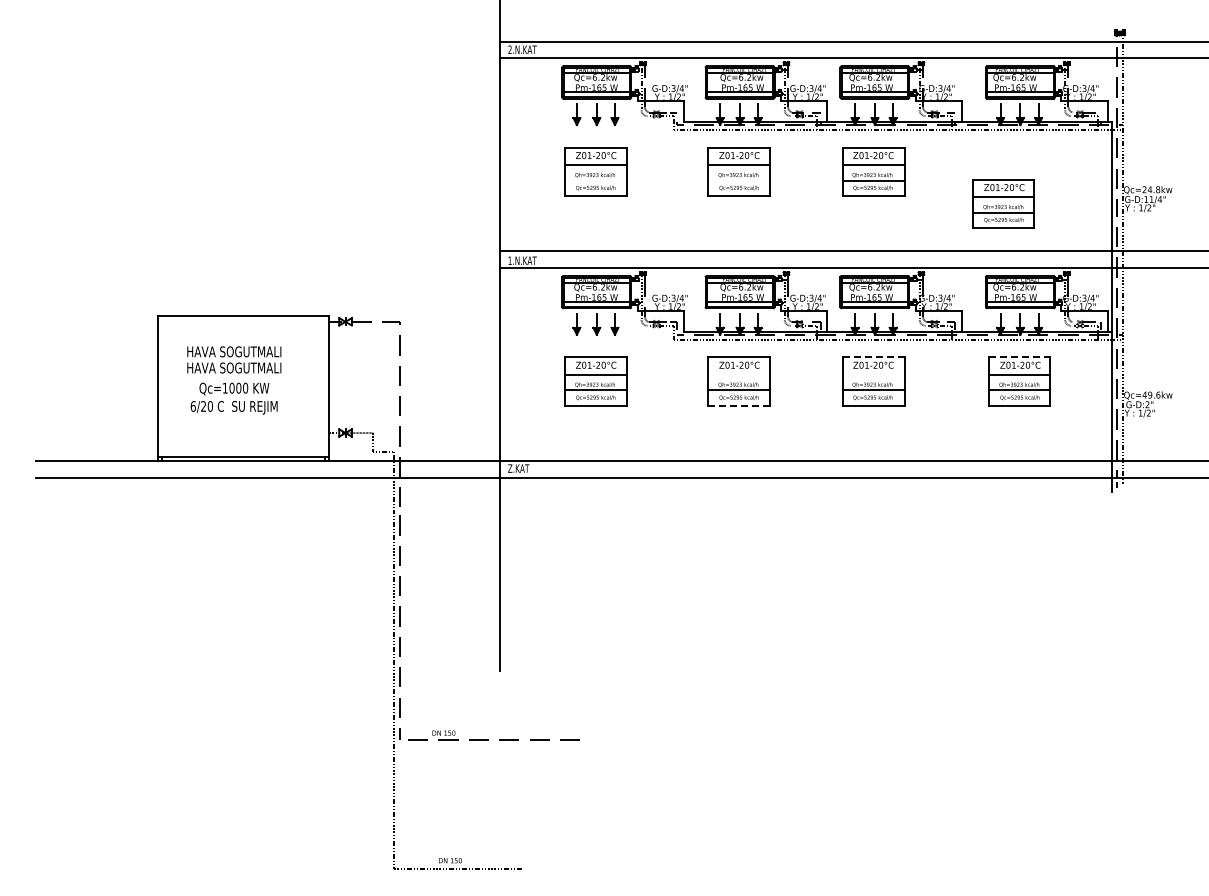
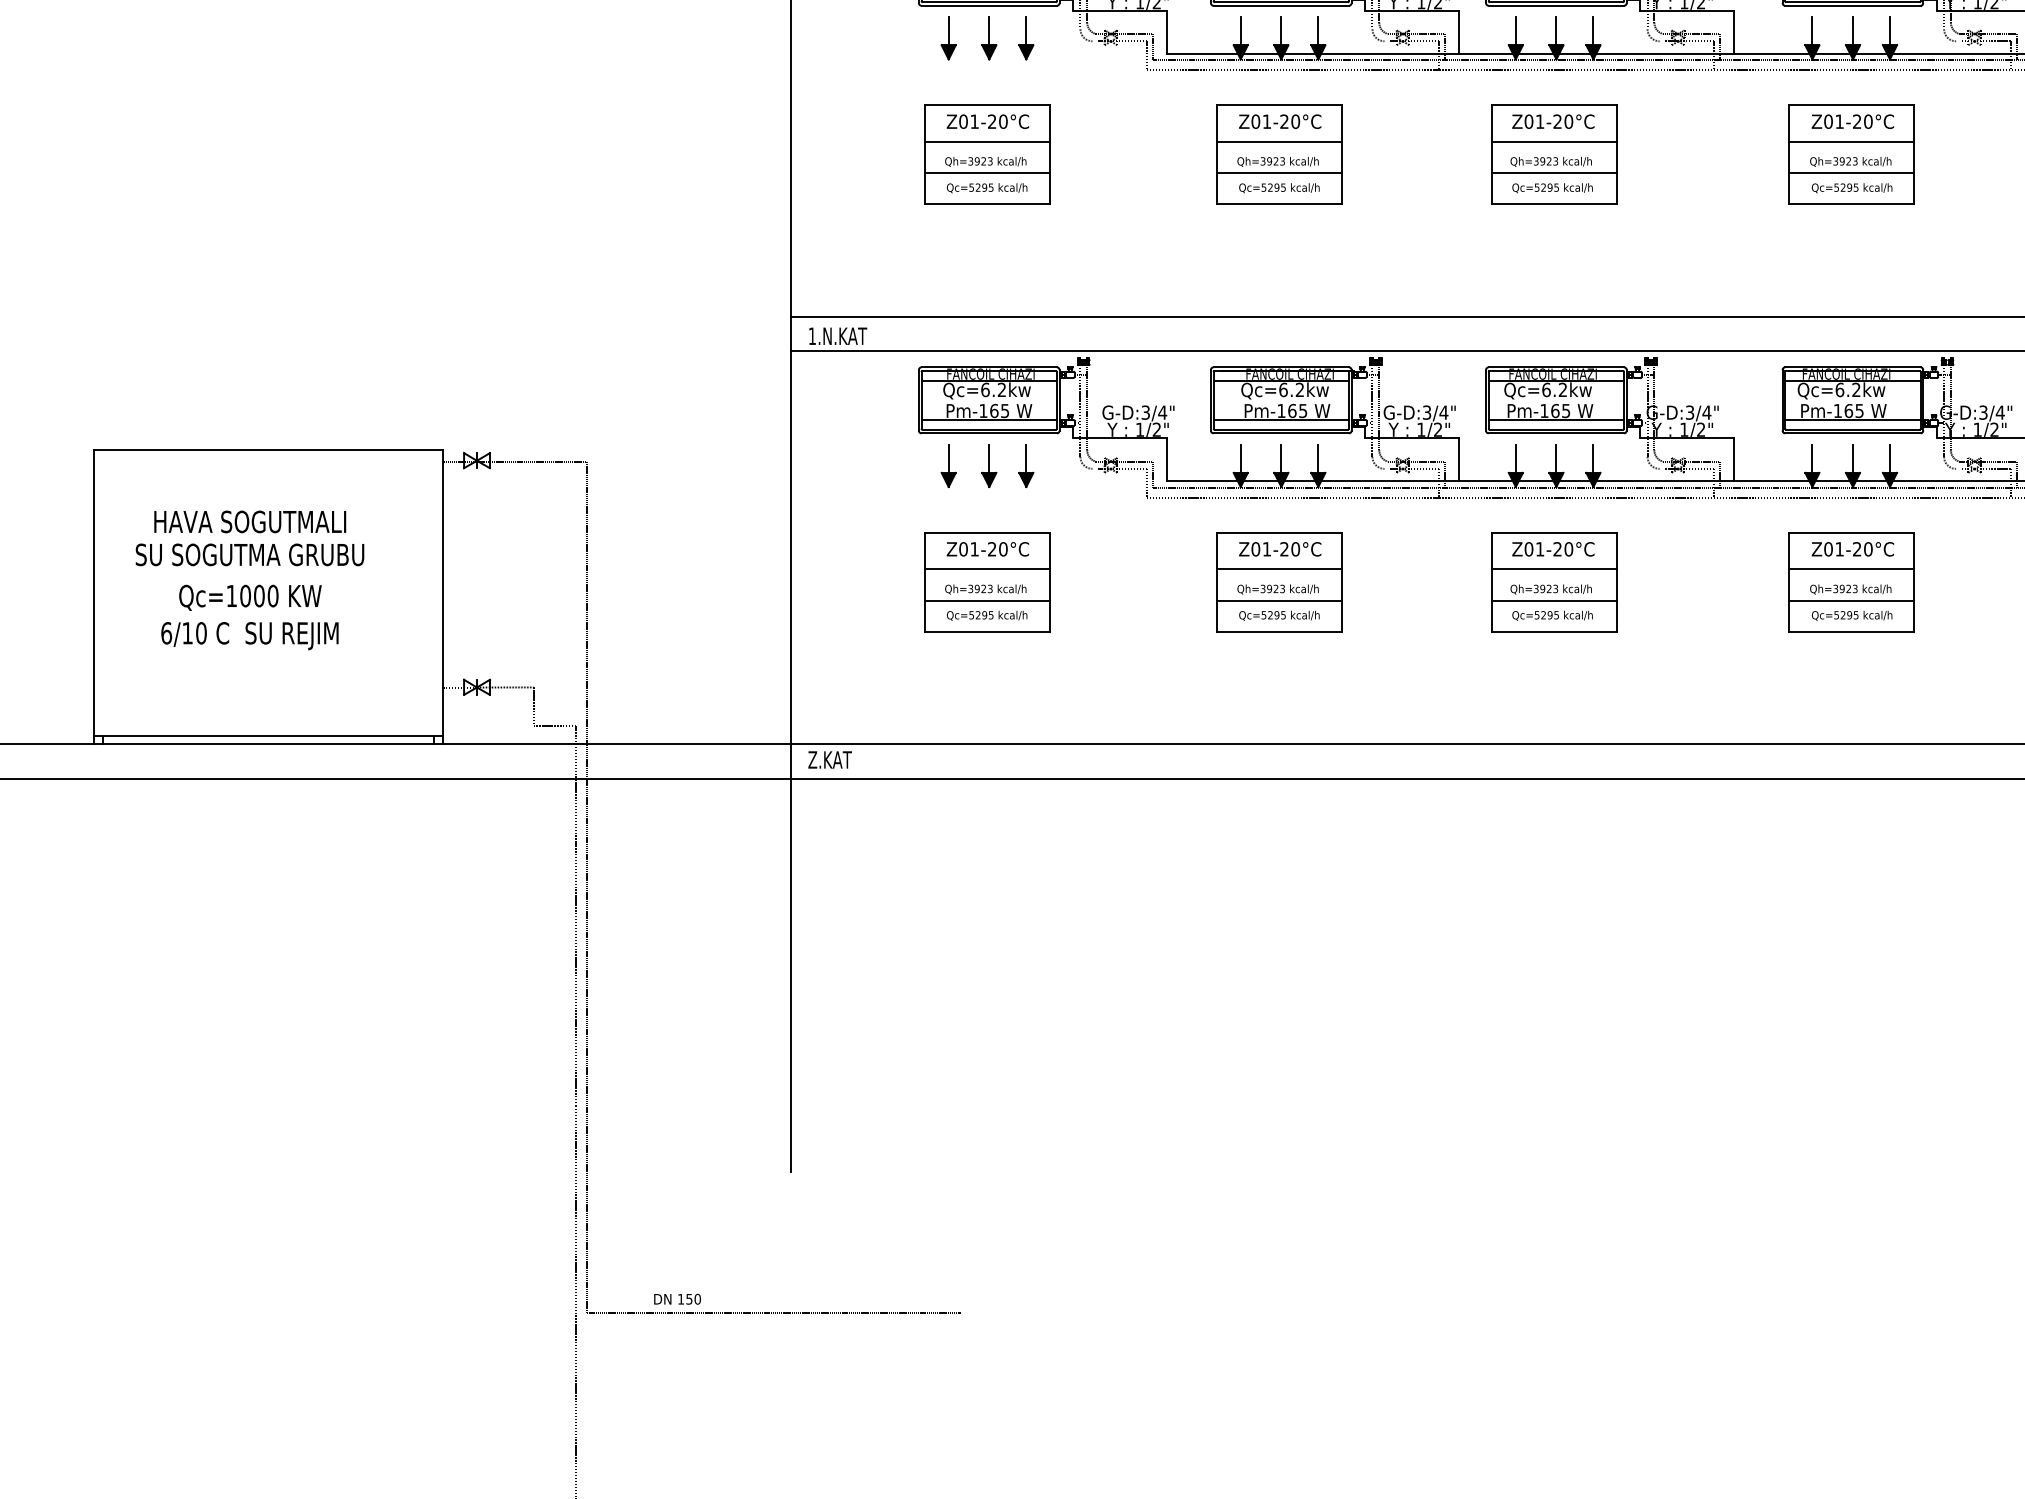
line: (595, 180) -> (986, 172), added
line: (738, 180) -> (1278, 172), added
part: (1003, 203) -> (1851, 154), moved
line: (874, 357) -> (1555, 533), dashed -> solid
line: (1019, 357) -> (1851, 533), dashed -> solid
text: (234, 367) -> (250, 553), HAVA SOGUTMALI -> SU SOGUTMA GRUBU
line: (738, 375) -> (1278, 570), added
line: (873, 375) -> (1553, 570), added
line: (739, 405) -> (1280, 631), dashed -> solid
text: (203, 406) -> (187, 633), 6/20 -> 6/10

